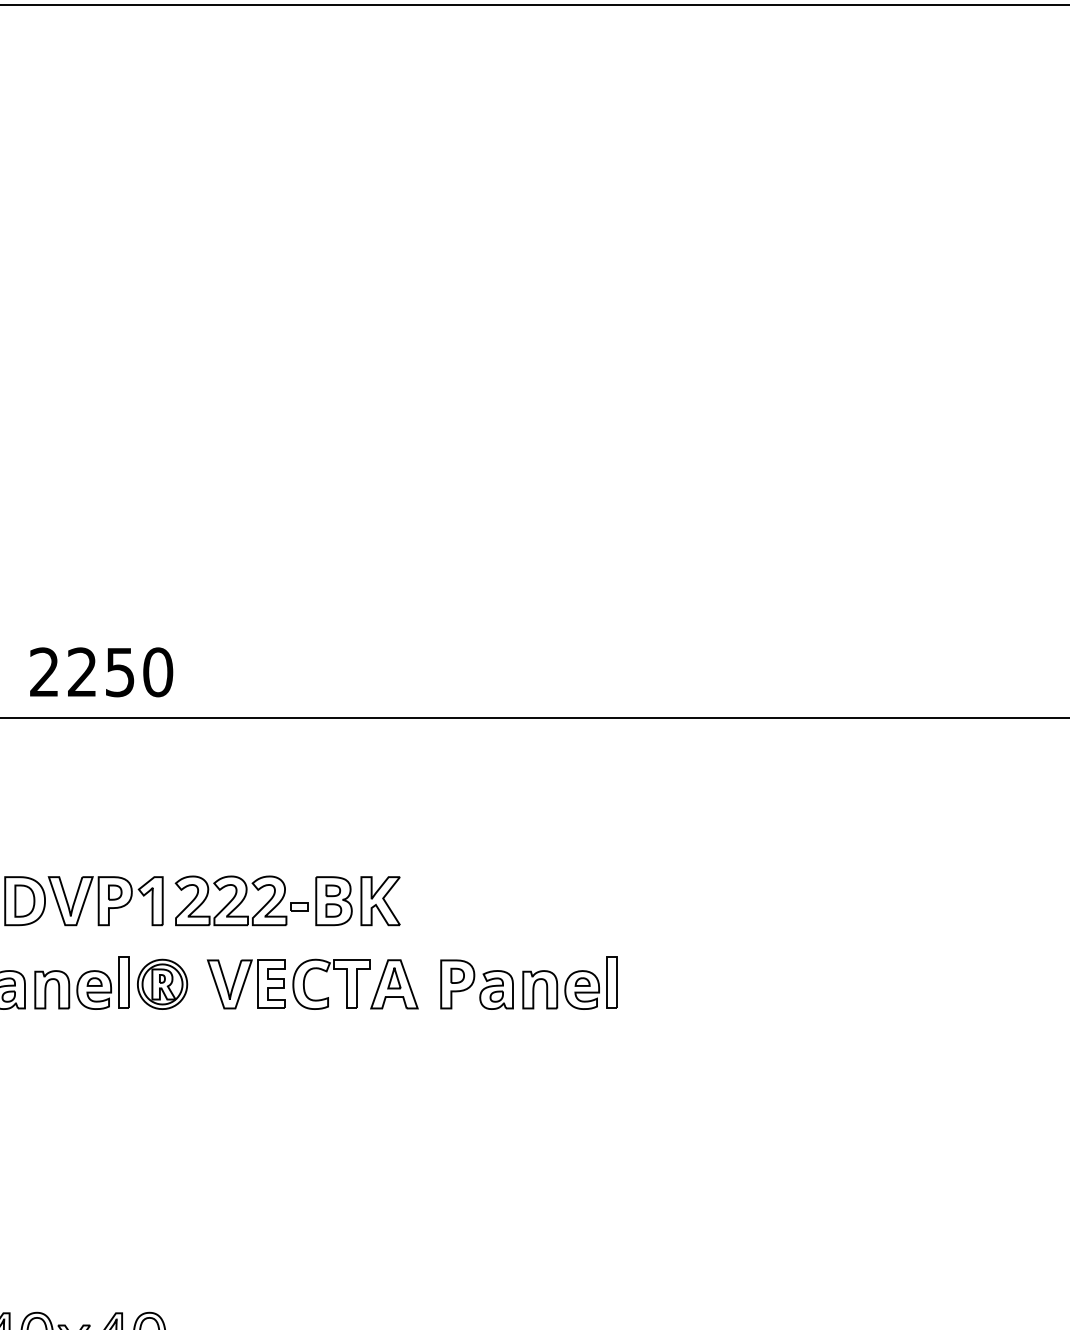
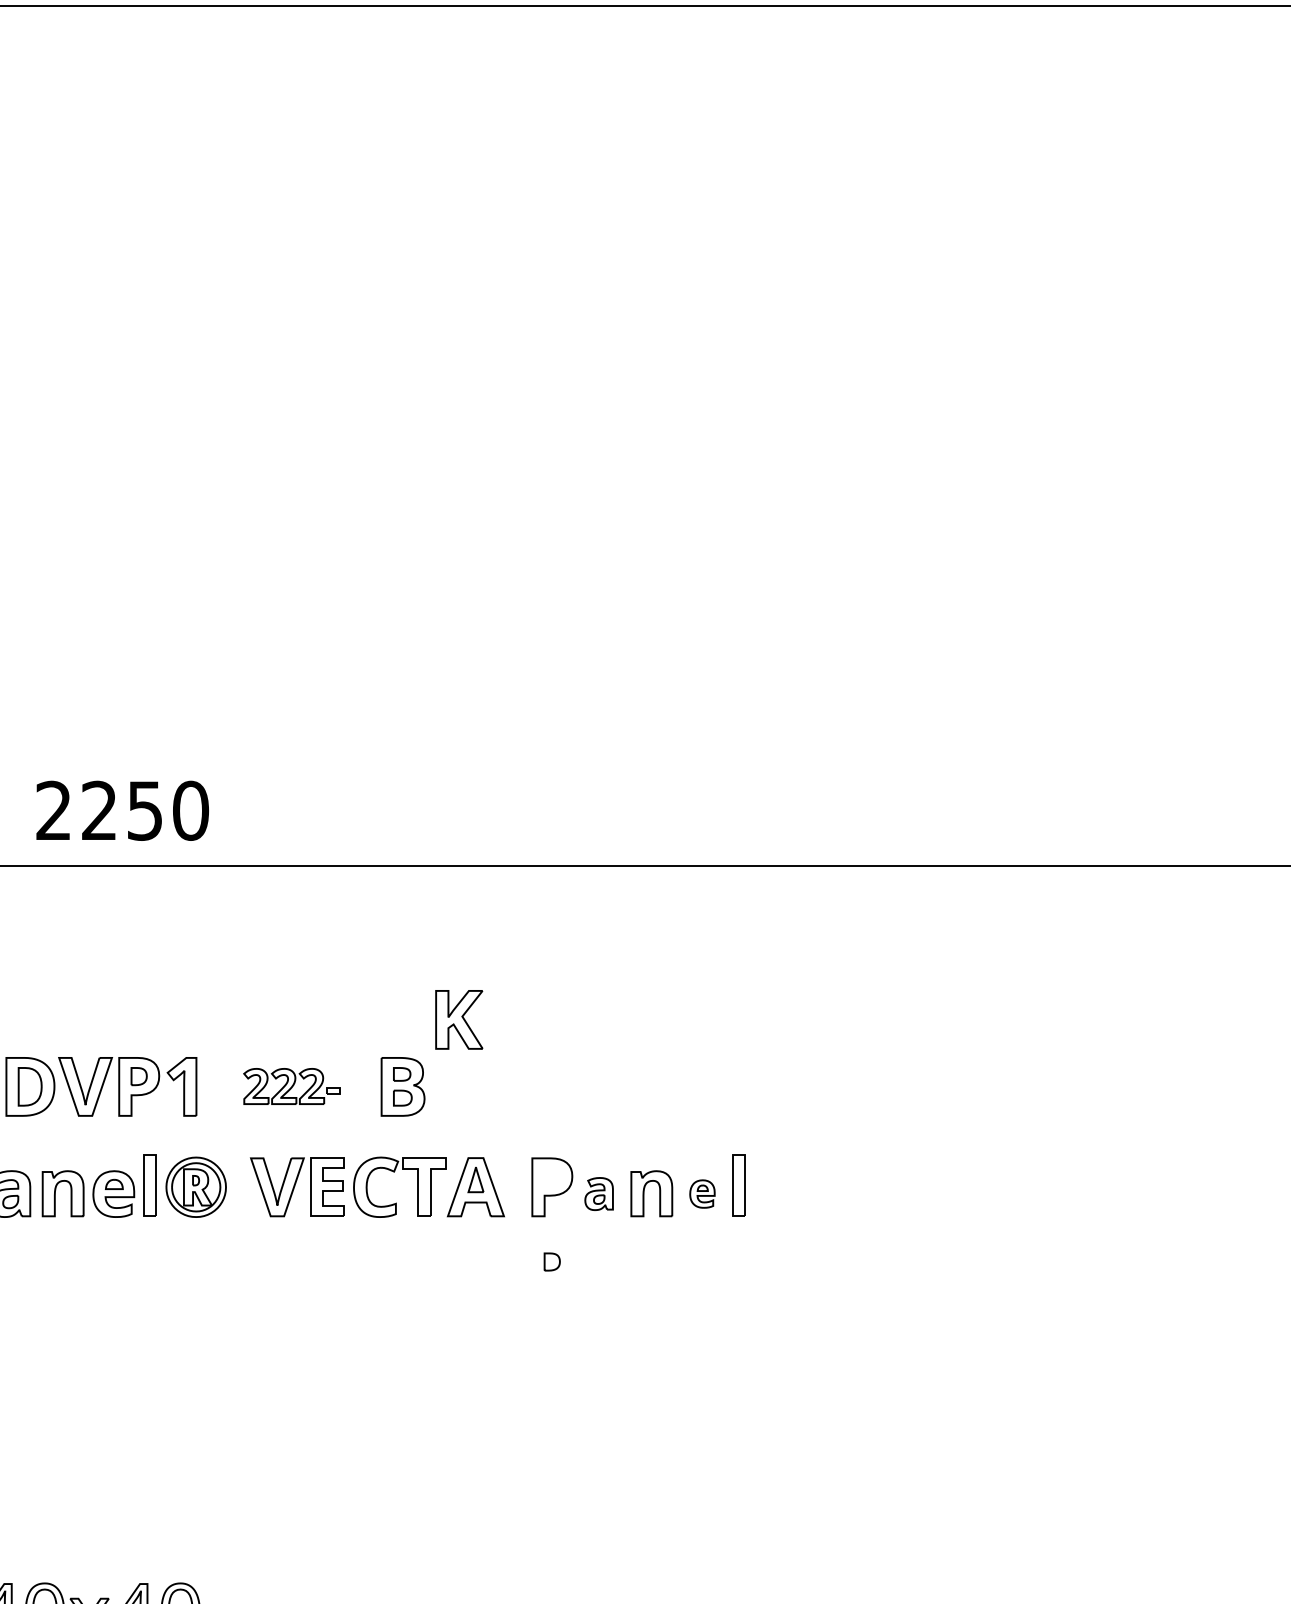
part: (241, 900) -> (291, 1086), size x0.6
part: (380, 900) -> (459, 1019), moved
part: (457, 975) -> (551, 1261), moved
part: (496, 989) -> (598, 1193), size x0.7
part: (582, 989) -> (702, 1193), size x0.6

